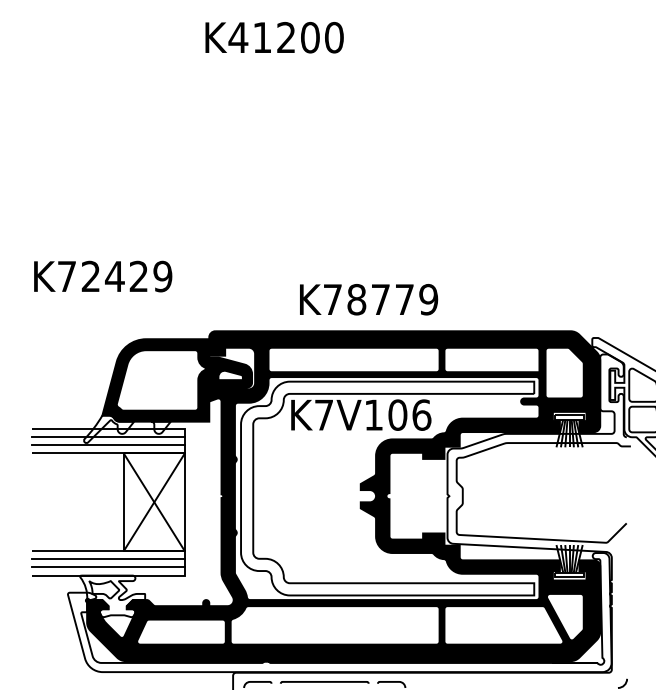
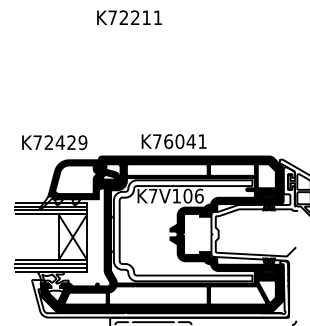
text: (286, 37) -> (135, 17), K41200 -> K72211
text: (102, 276) -> (54, 142), moved
text: (392, 299) -> (185, 141), K78779 -> K76041

